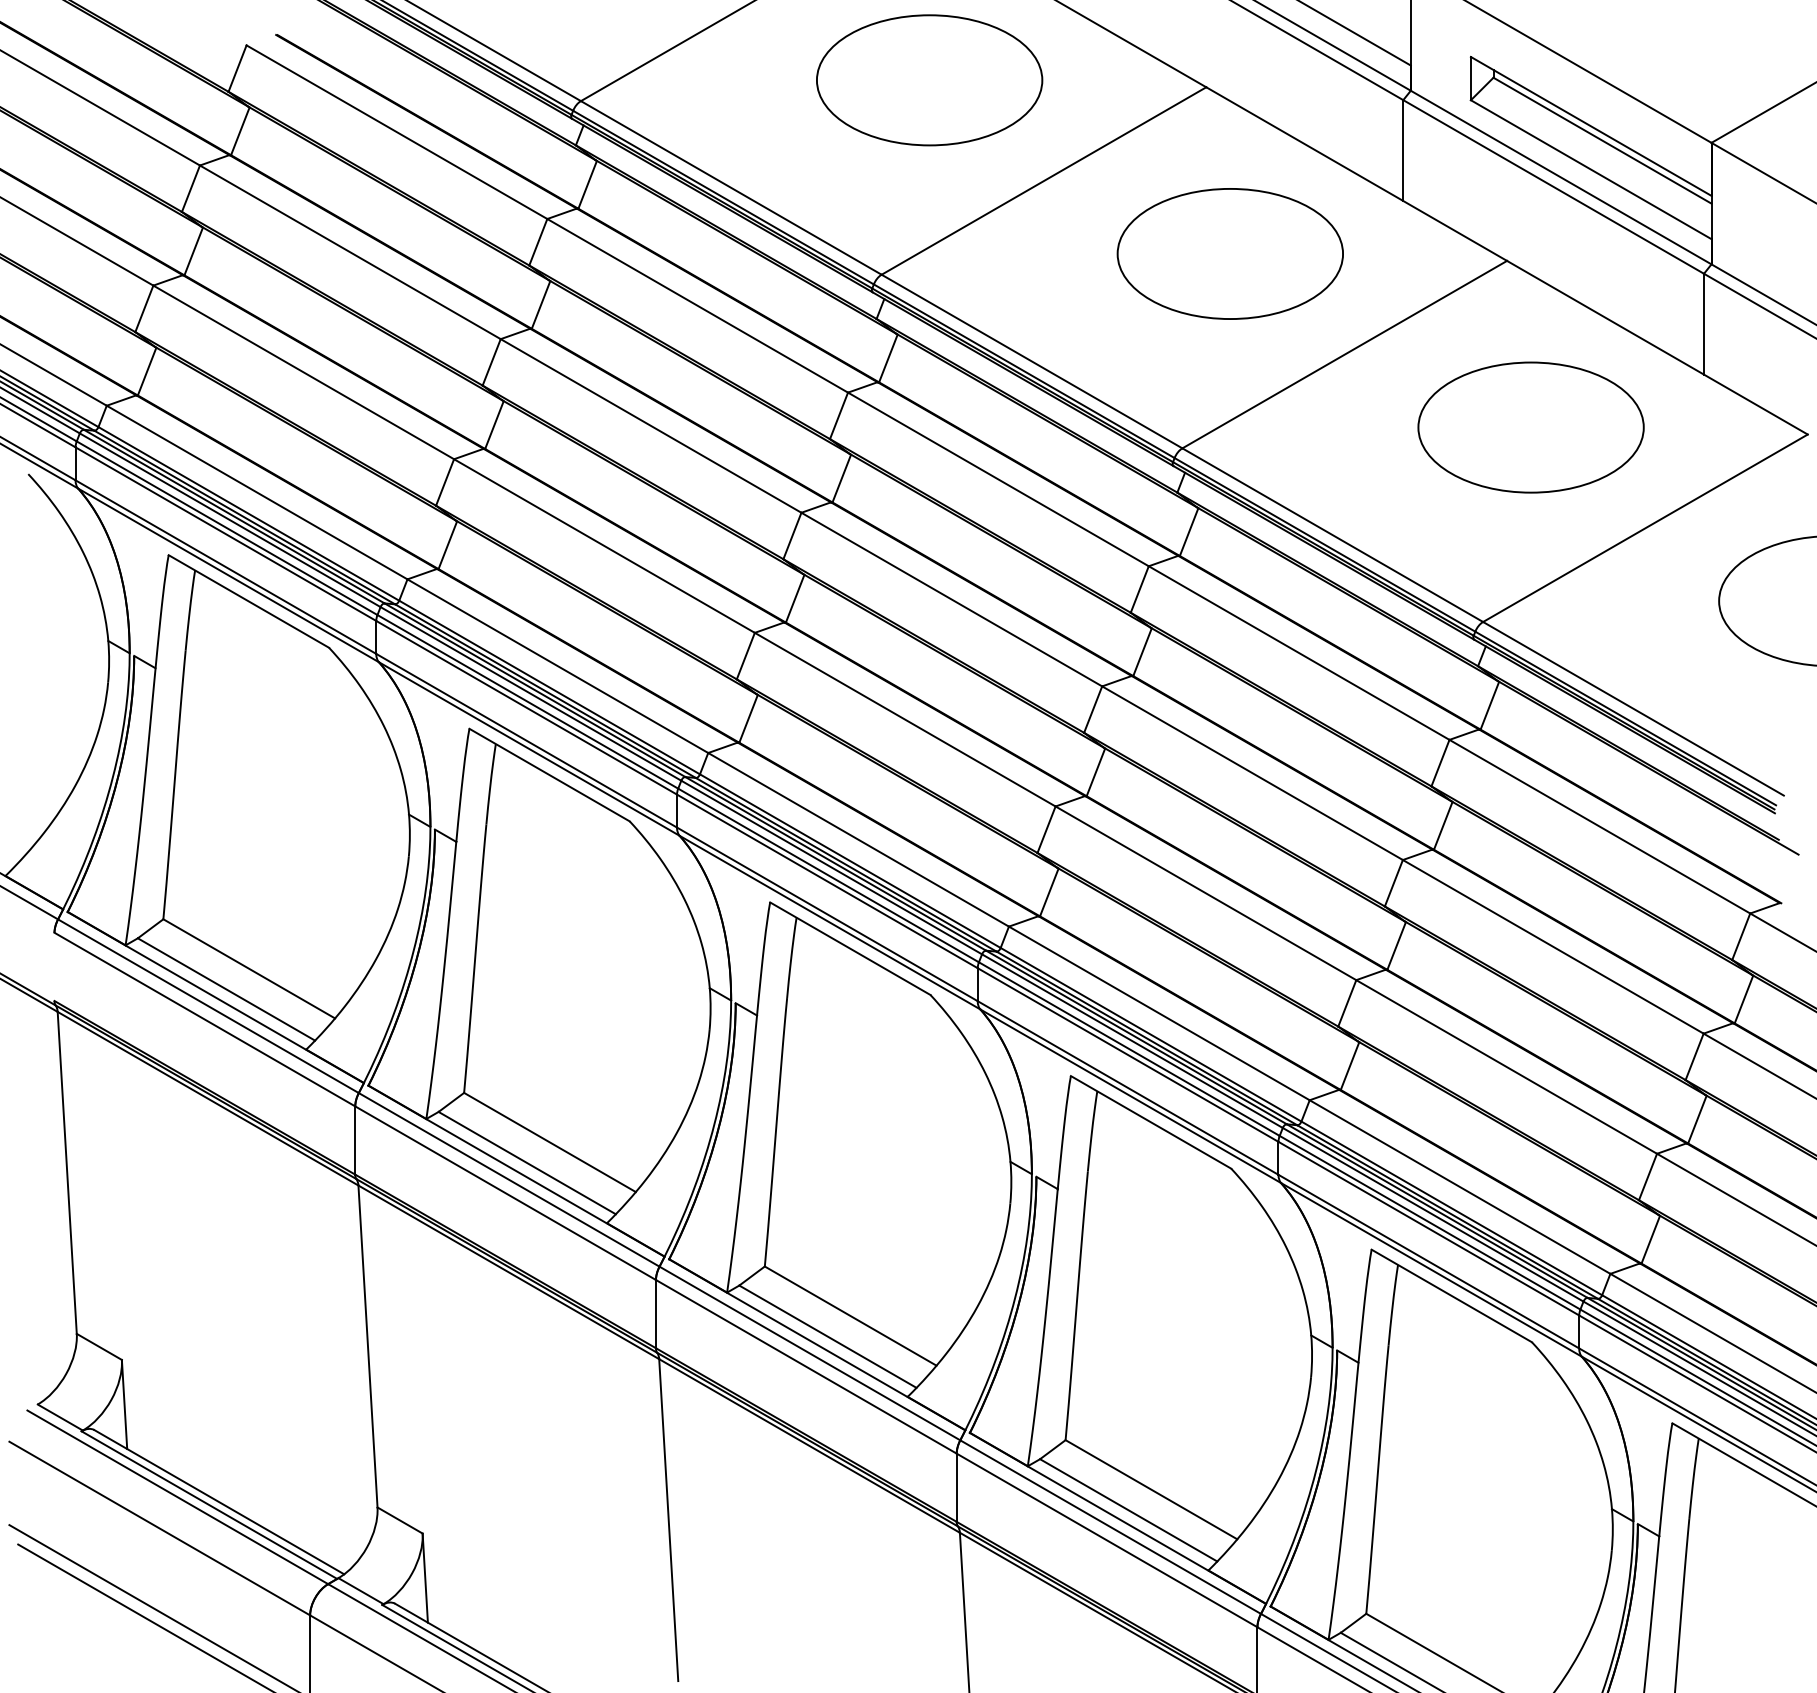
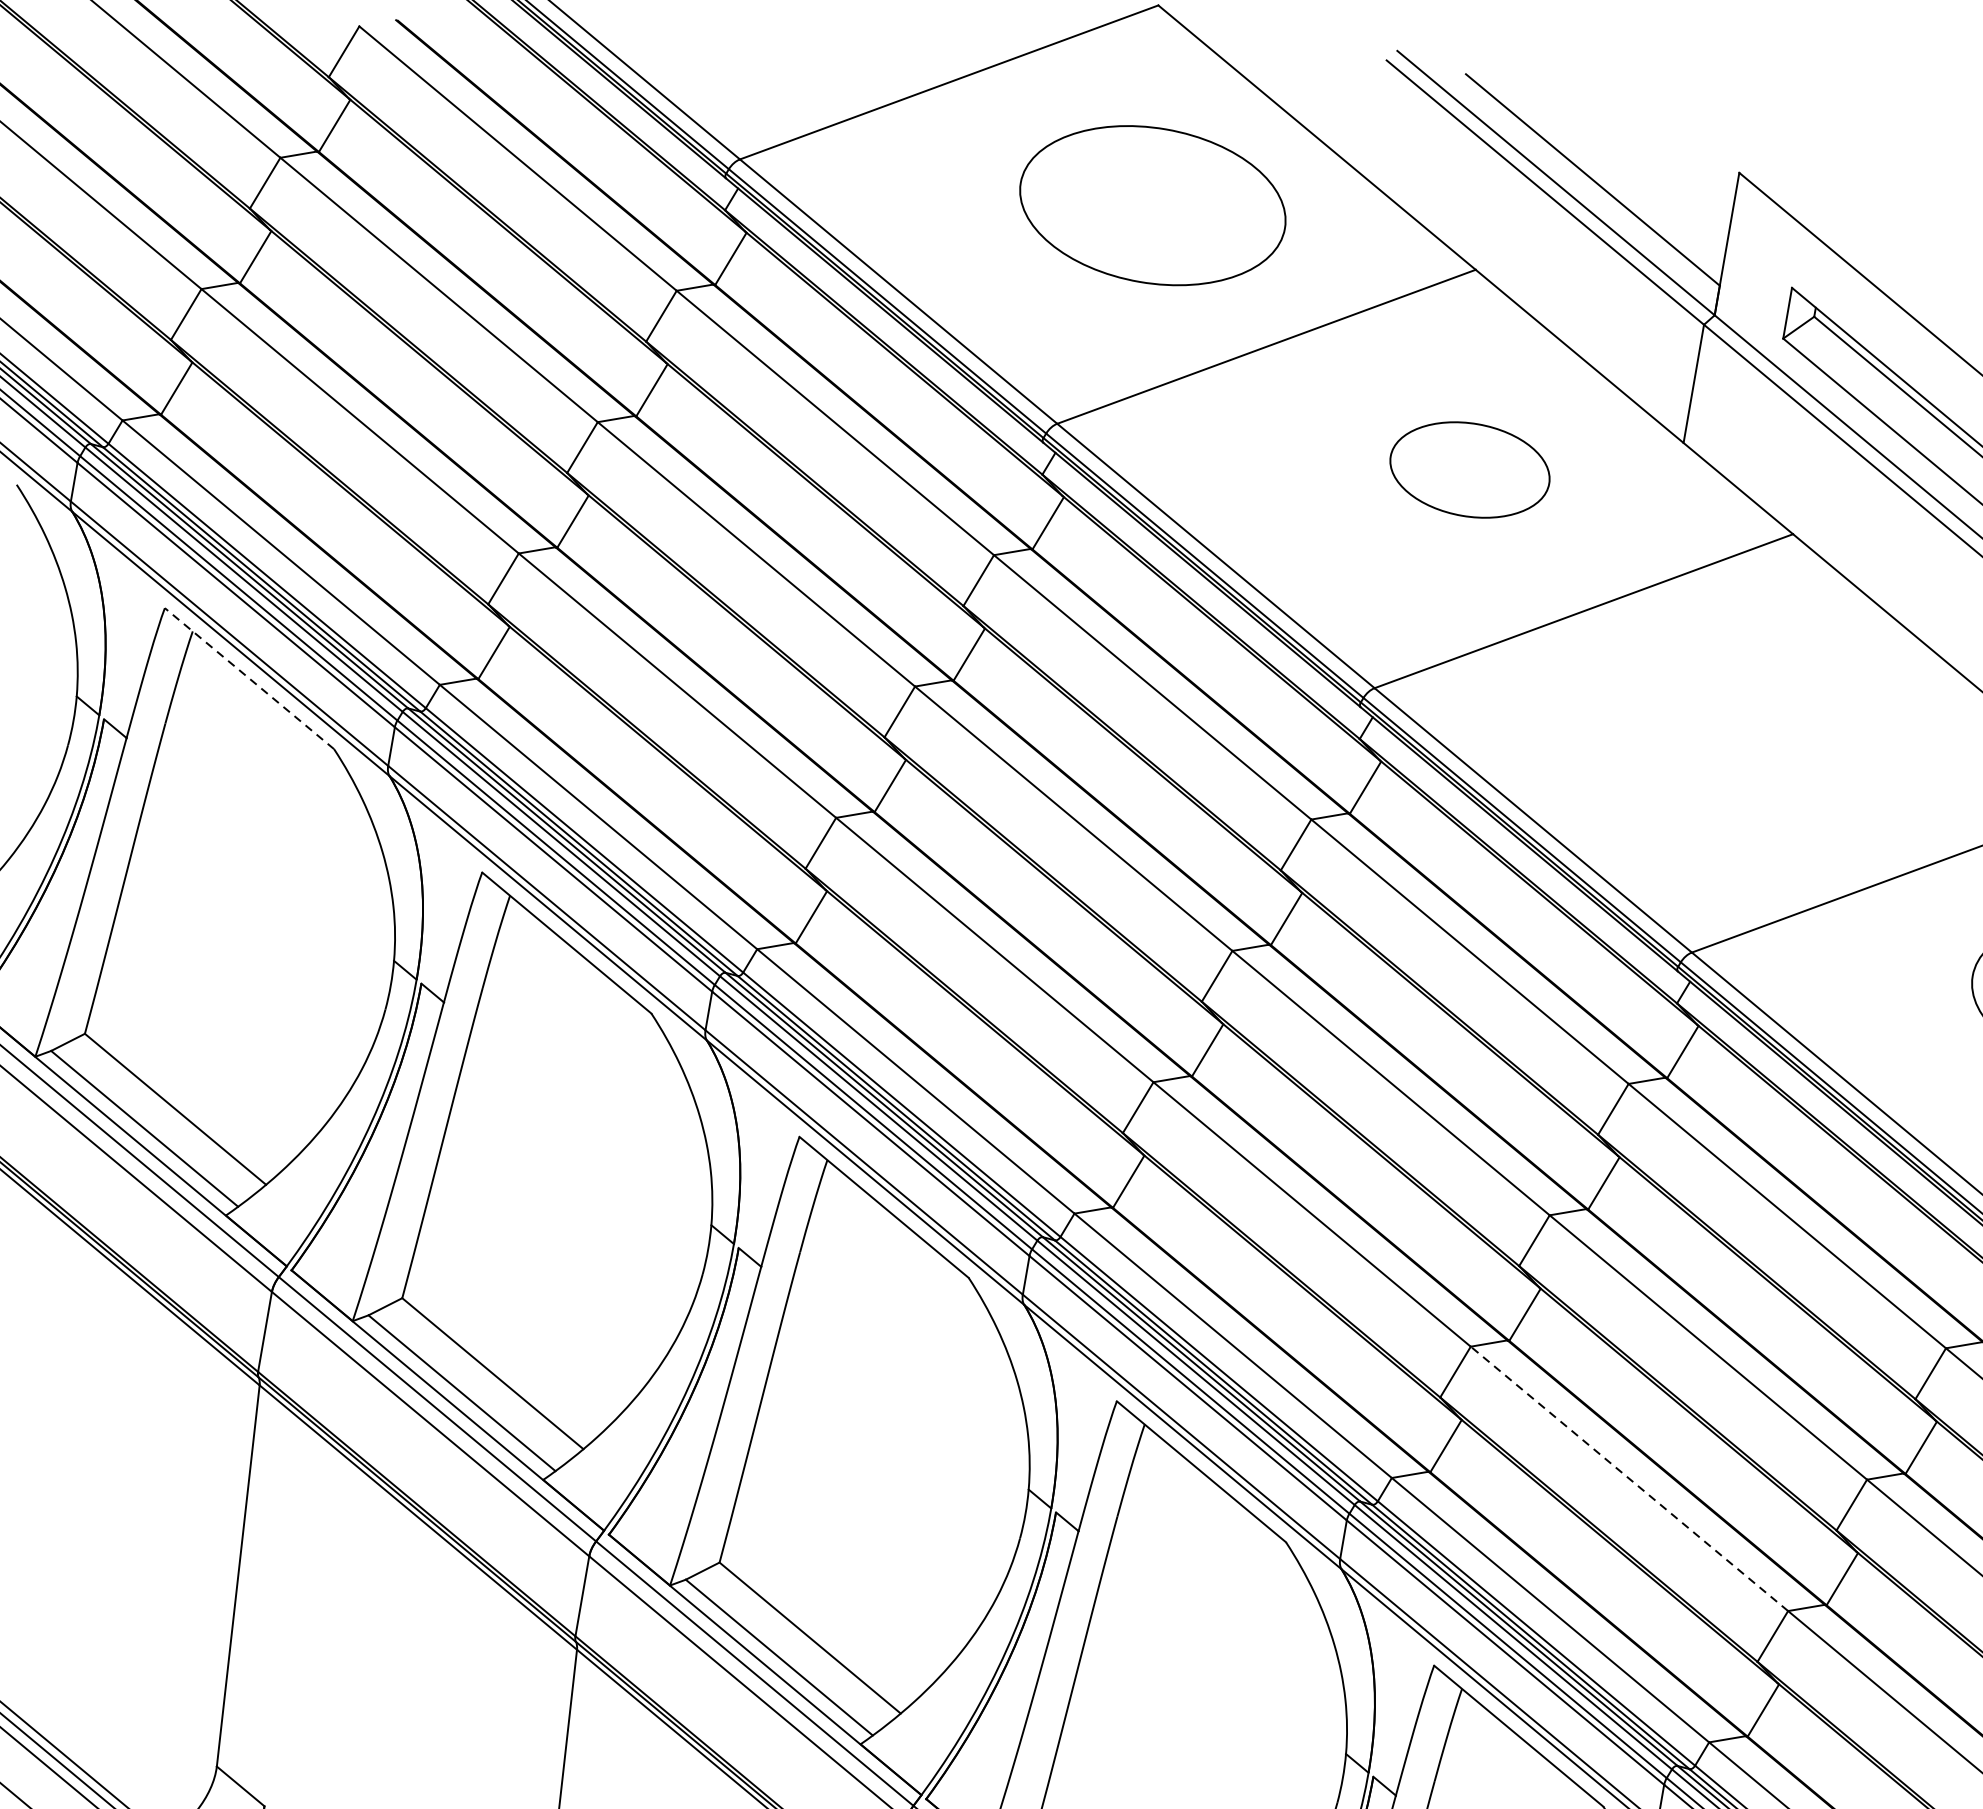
part: (1229, 253) -> (1469, 469), size x0.6
part: (1530, 427) -> (1786, 734), removed
line: (248, 601) -> (249, 678), solid -> dashed
line: (1506, 1066) -> (1629, 1478), solid -> dashed

